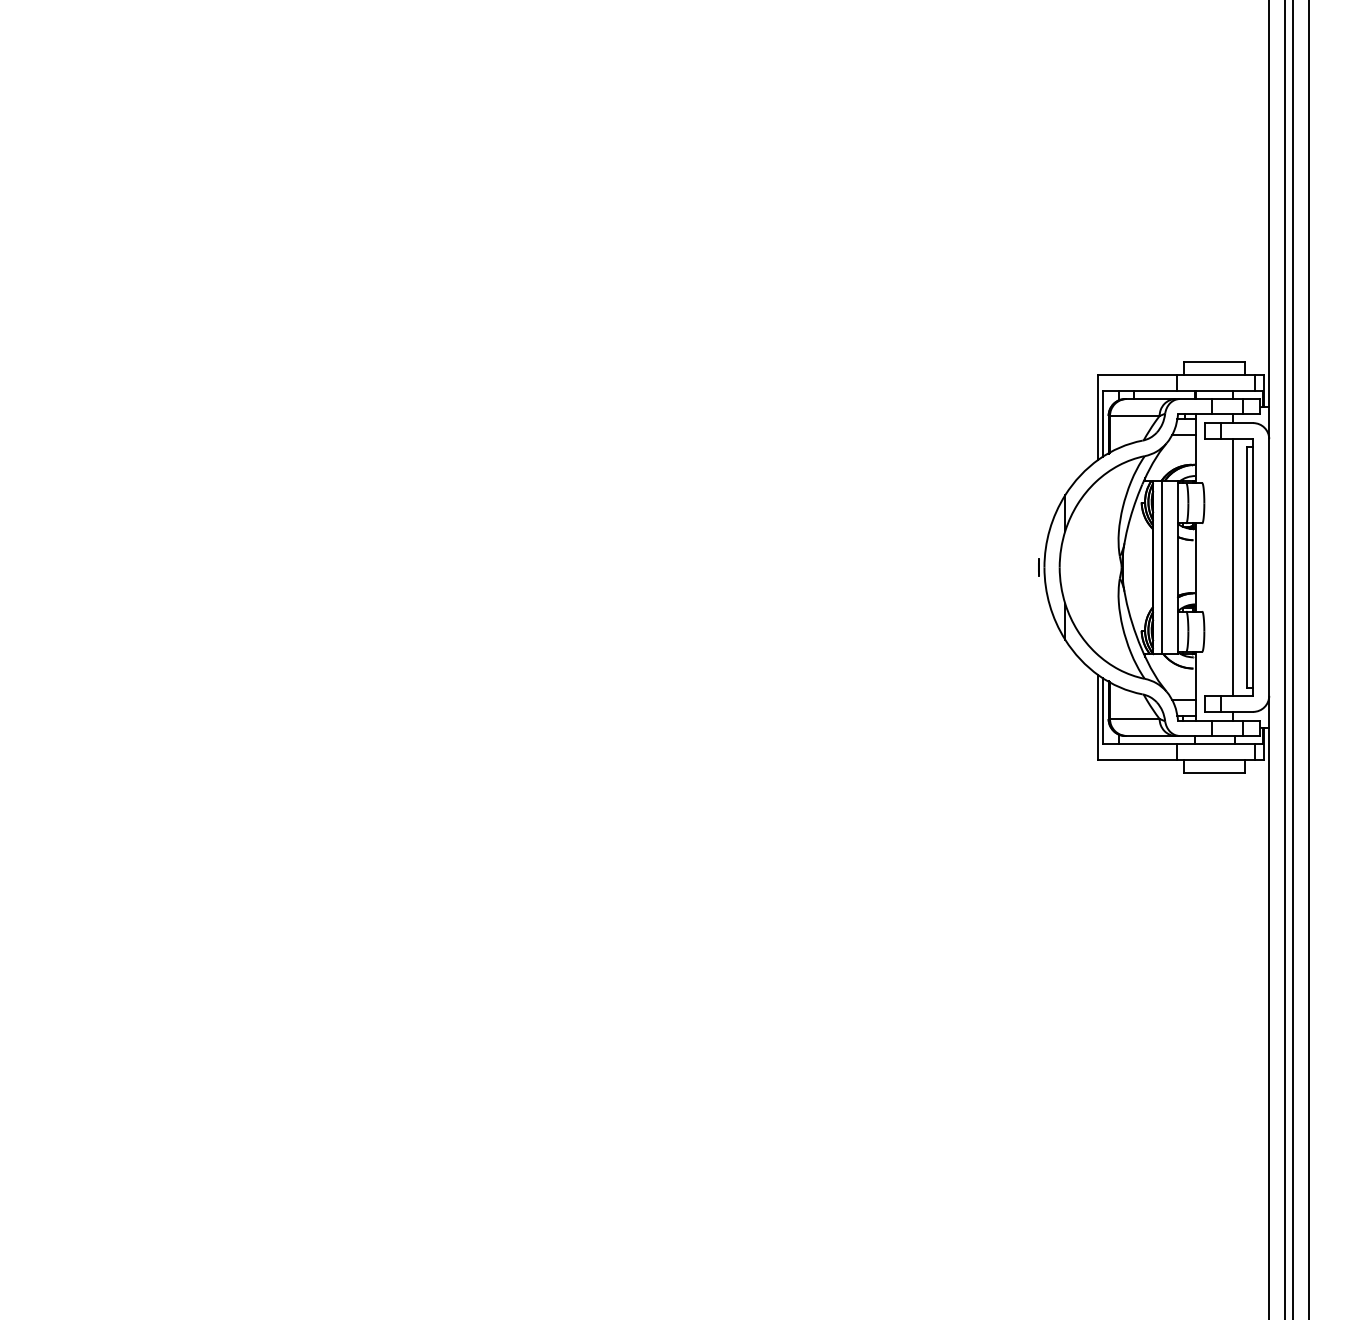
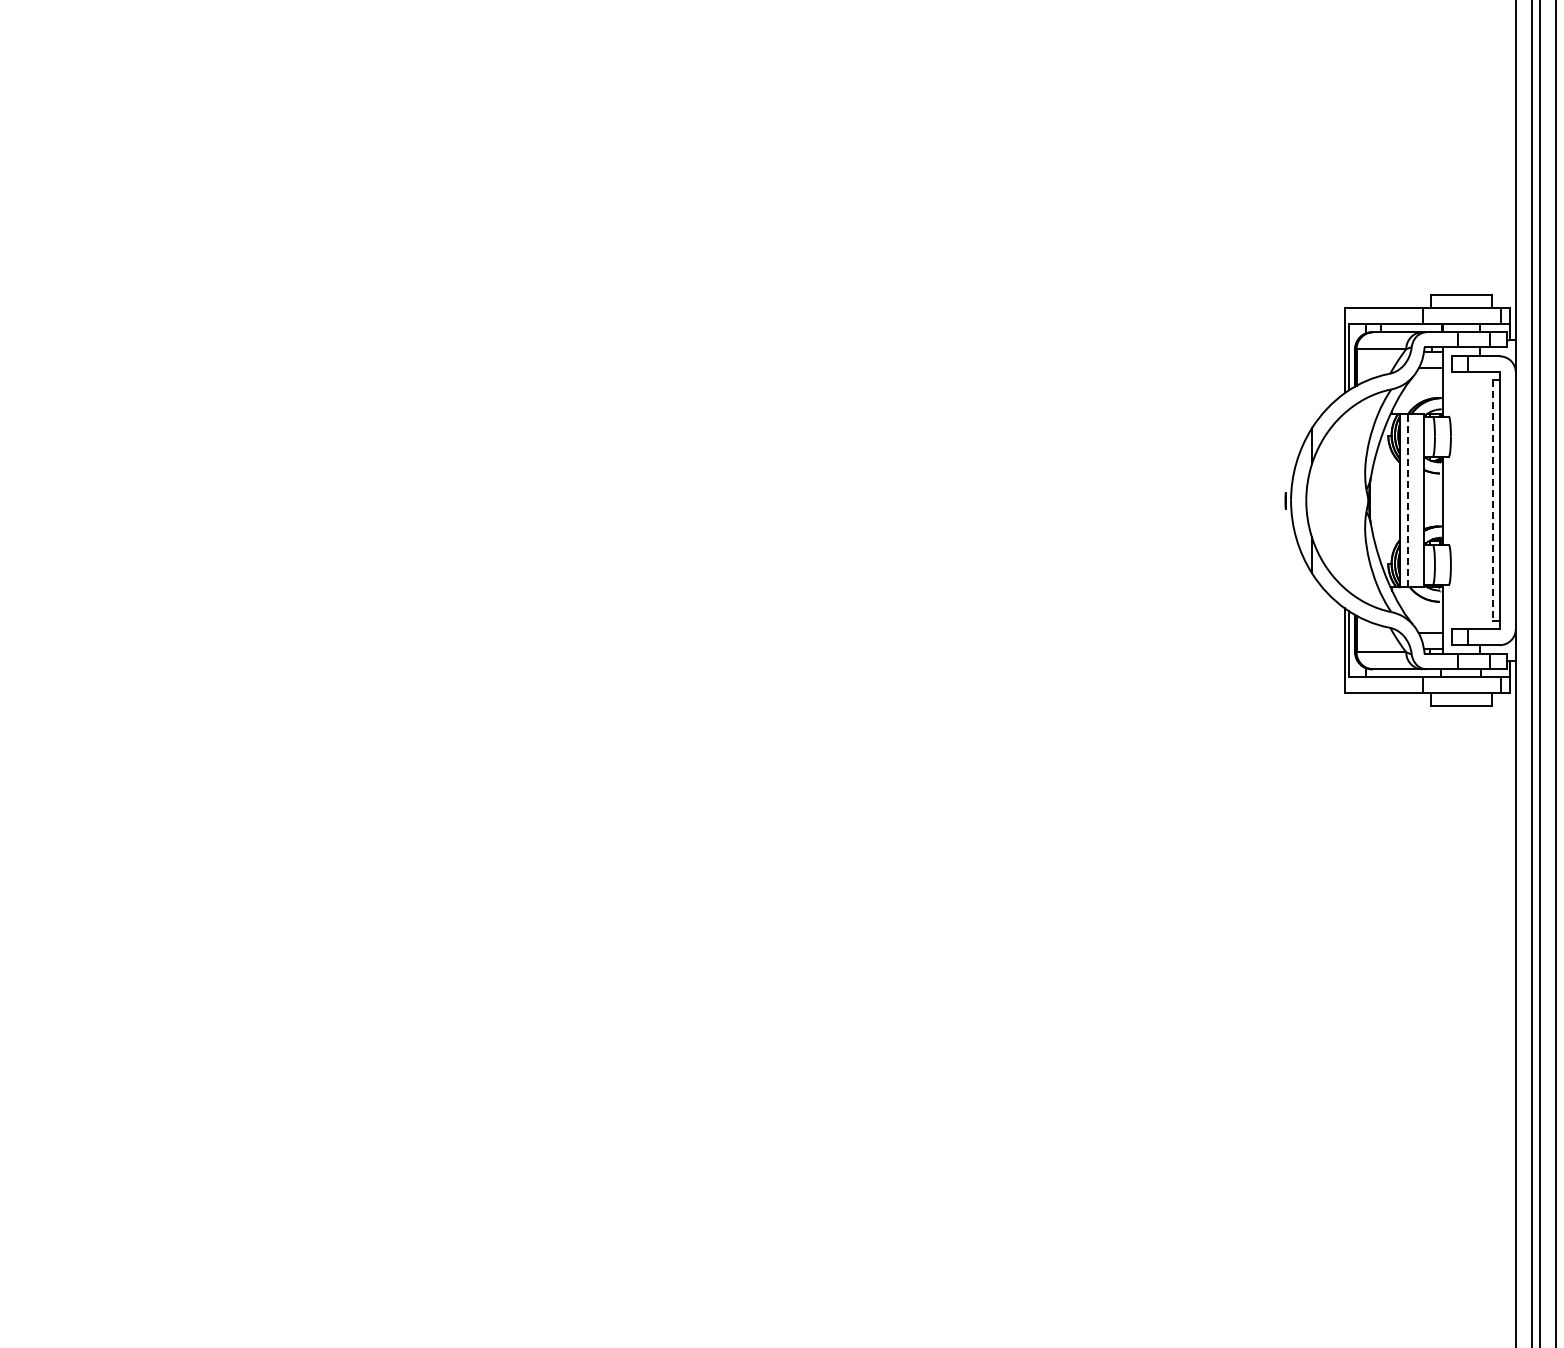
line: (1161, 567) -> (1408, 500), solid -> dashed
line: (1232, 567) -> (1479, 500), removed
line: (1246, 568) -> (1493, 501), solid -> dashed

